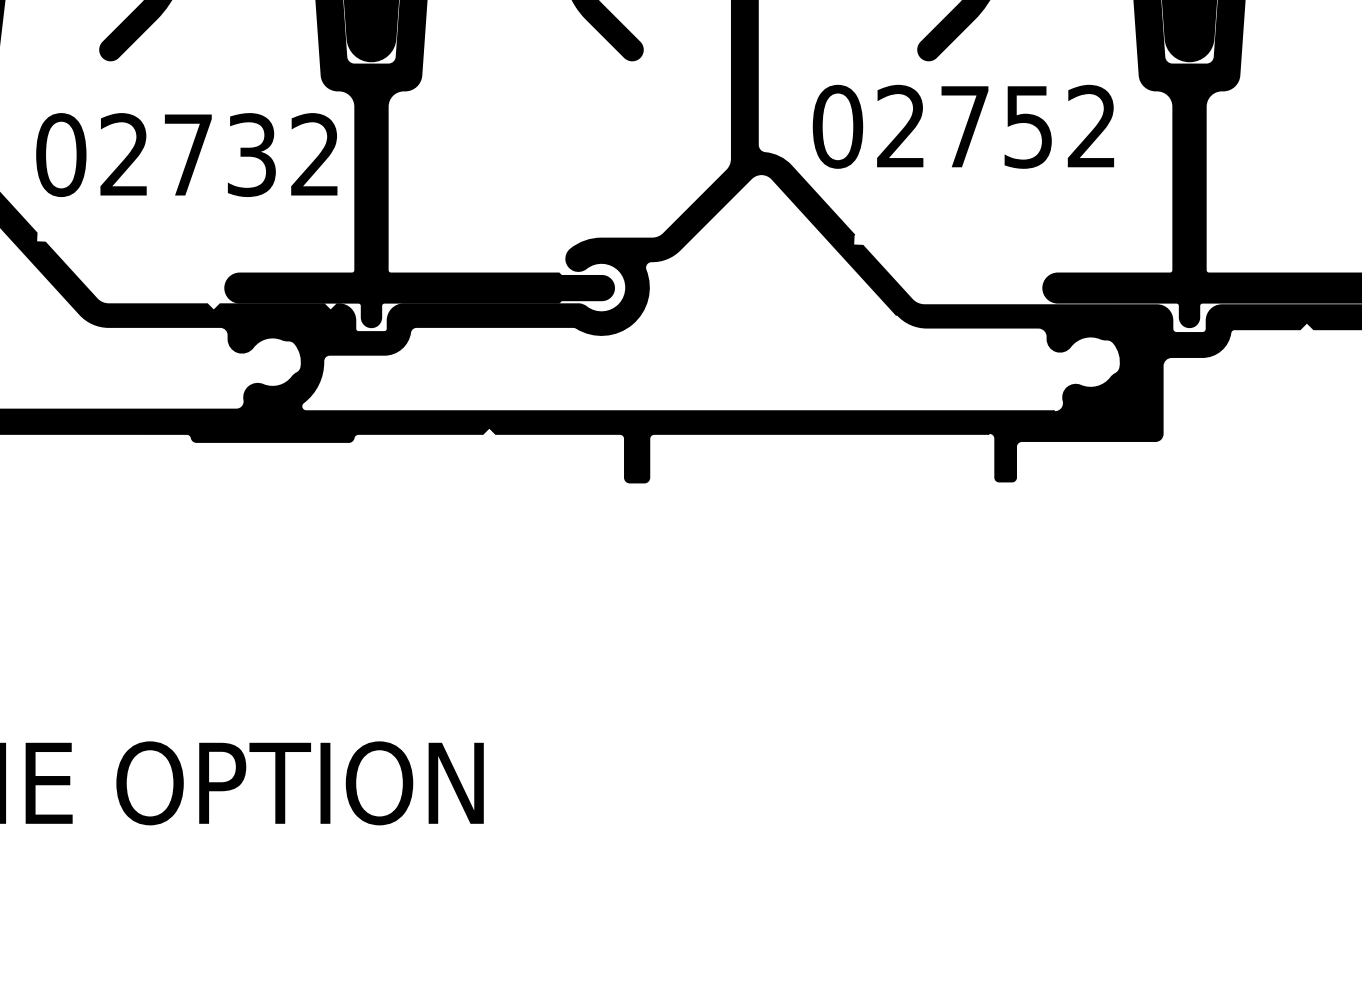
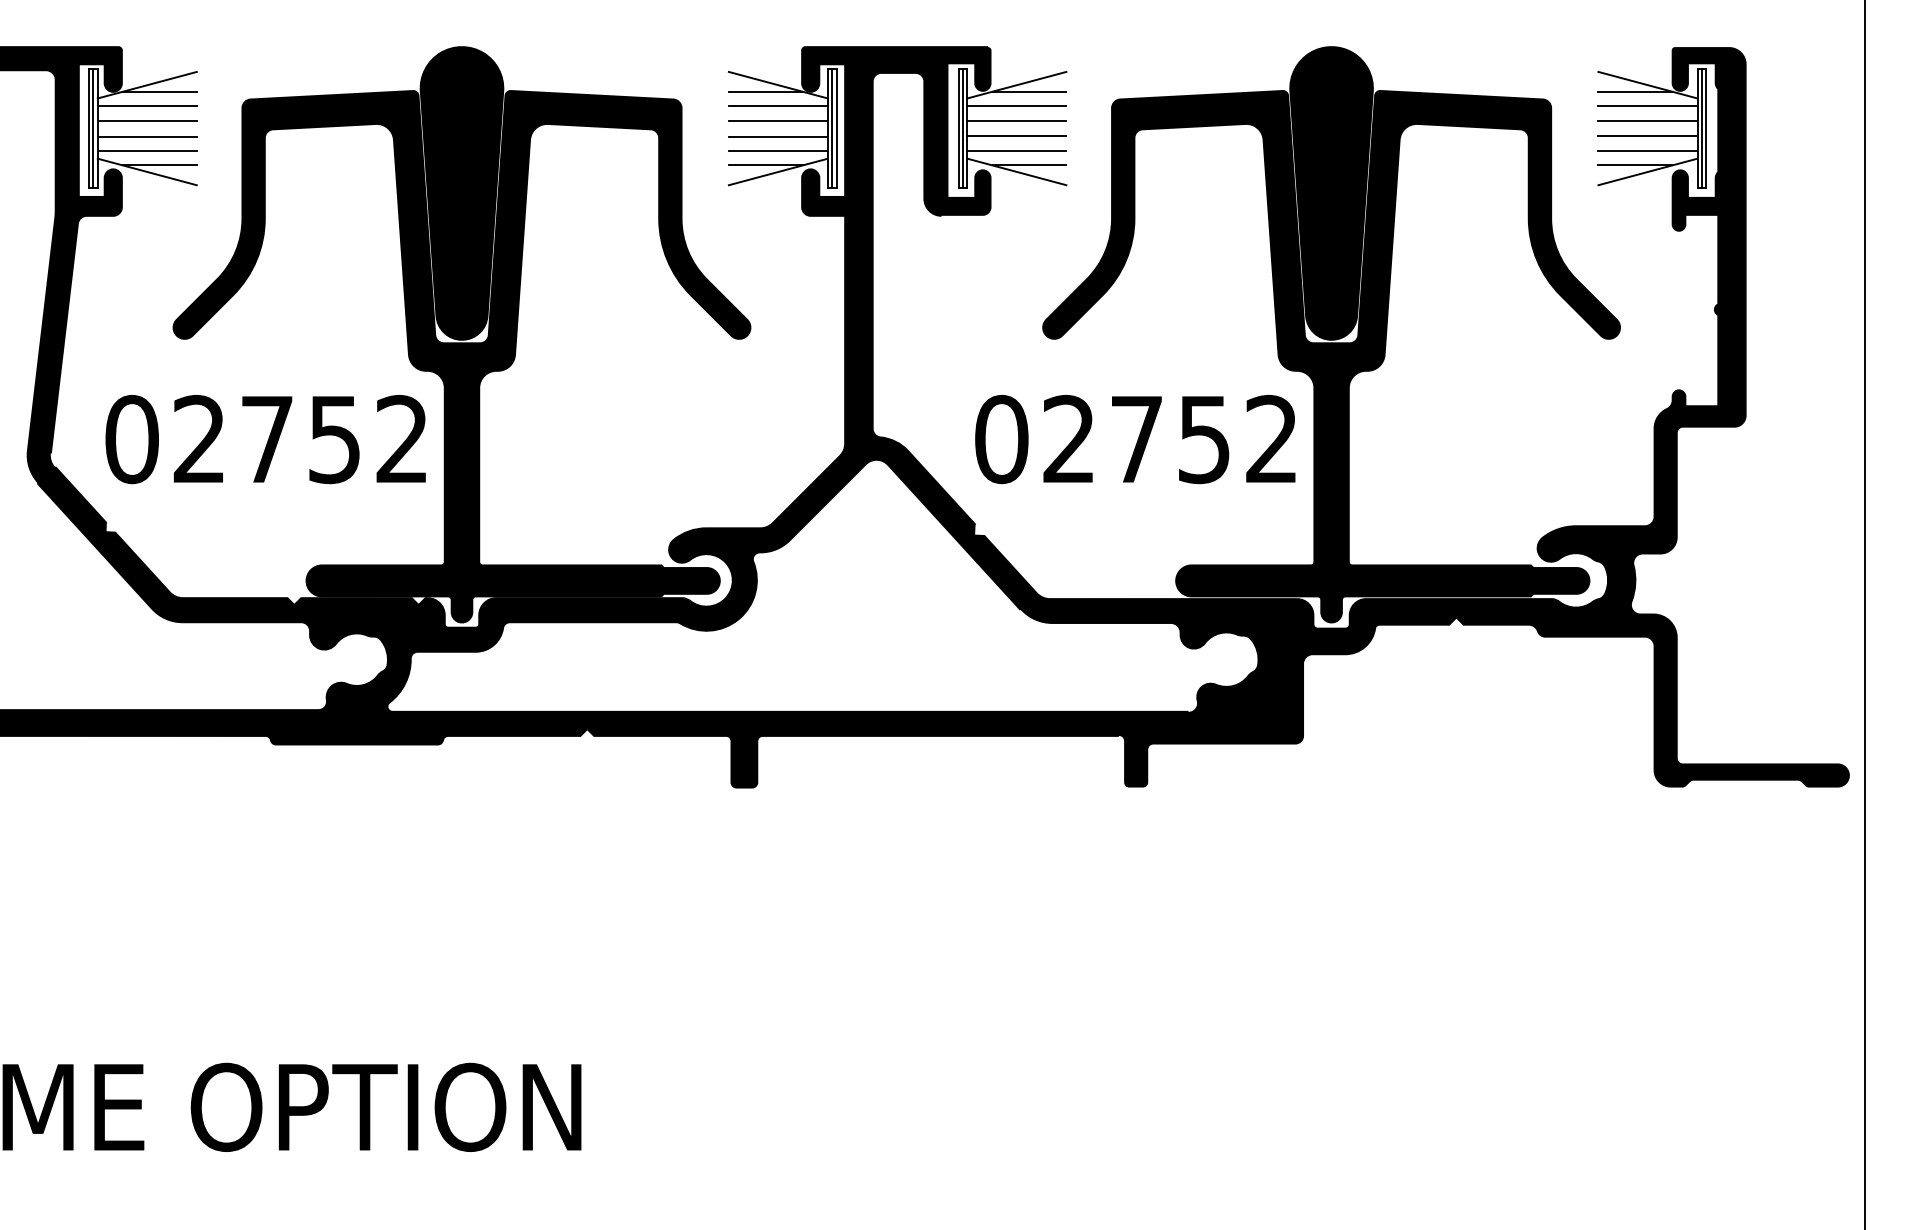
text: (963, 126) -> (1135, 439), moved
text: (251, 154) -> (334, 438), 02732 -> 02752

